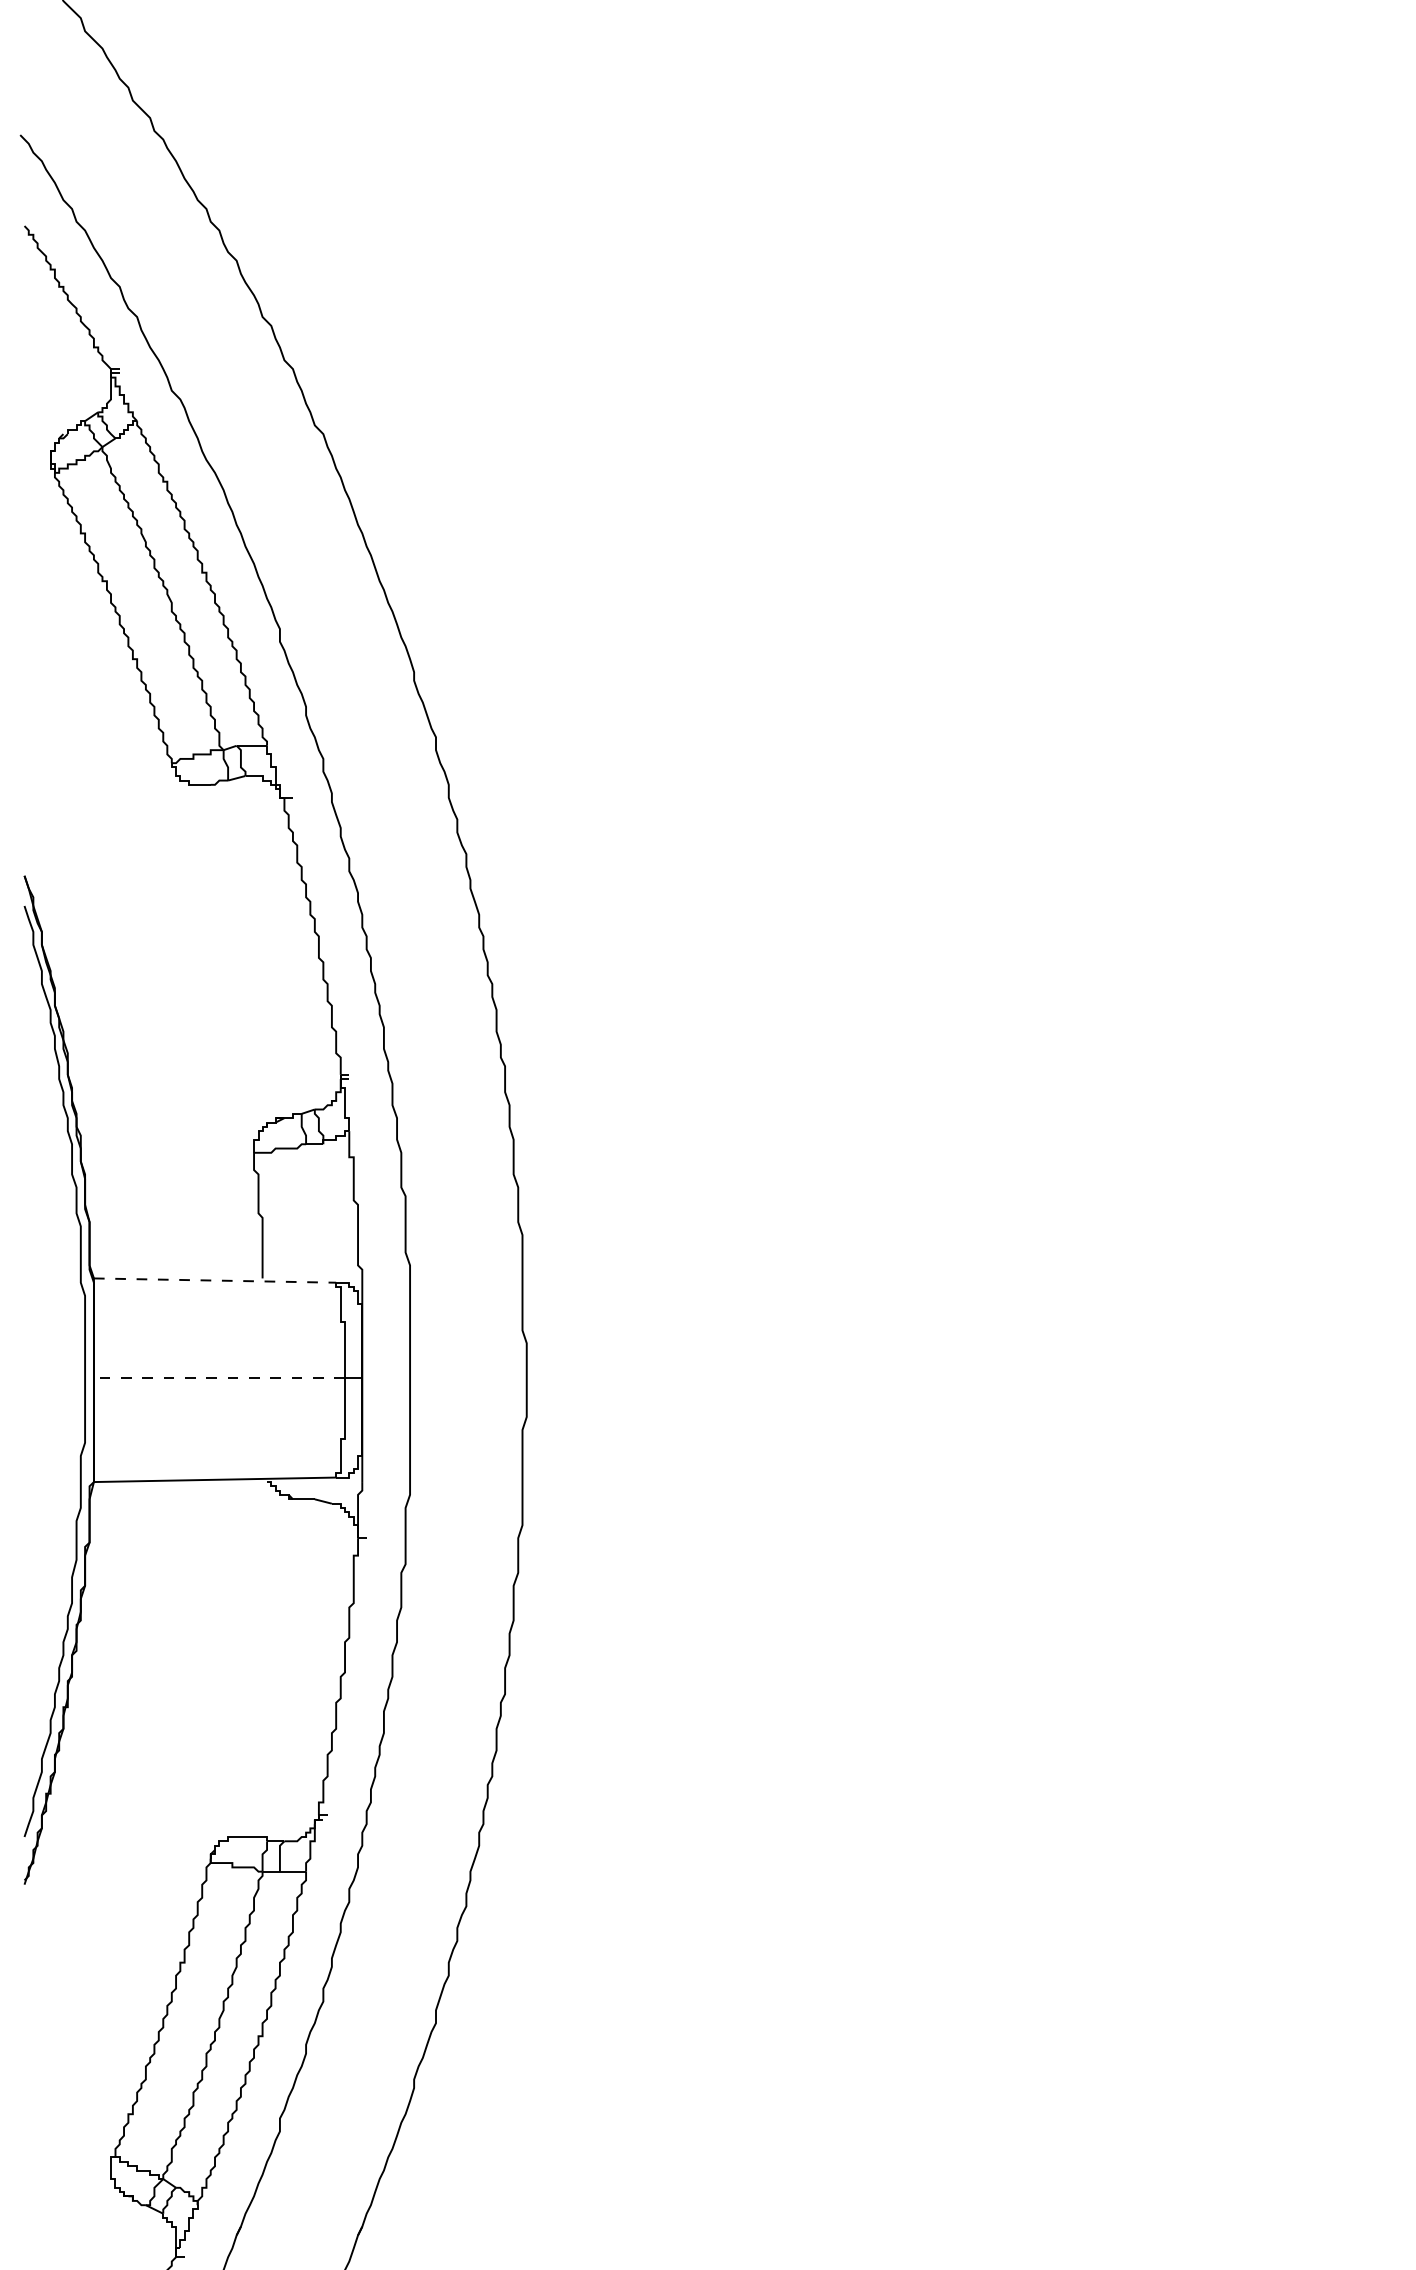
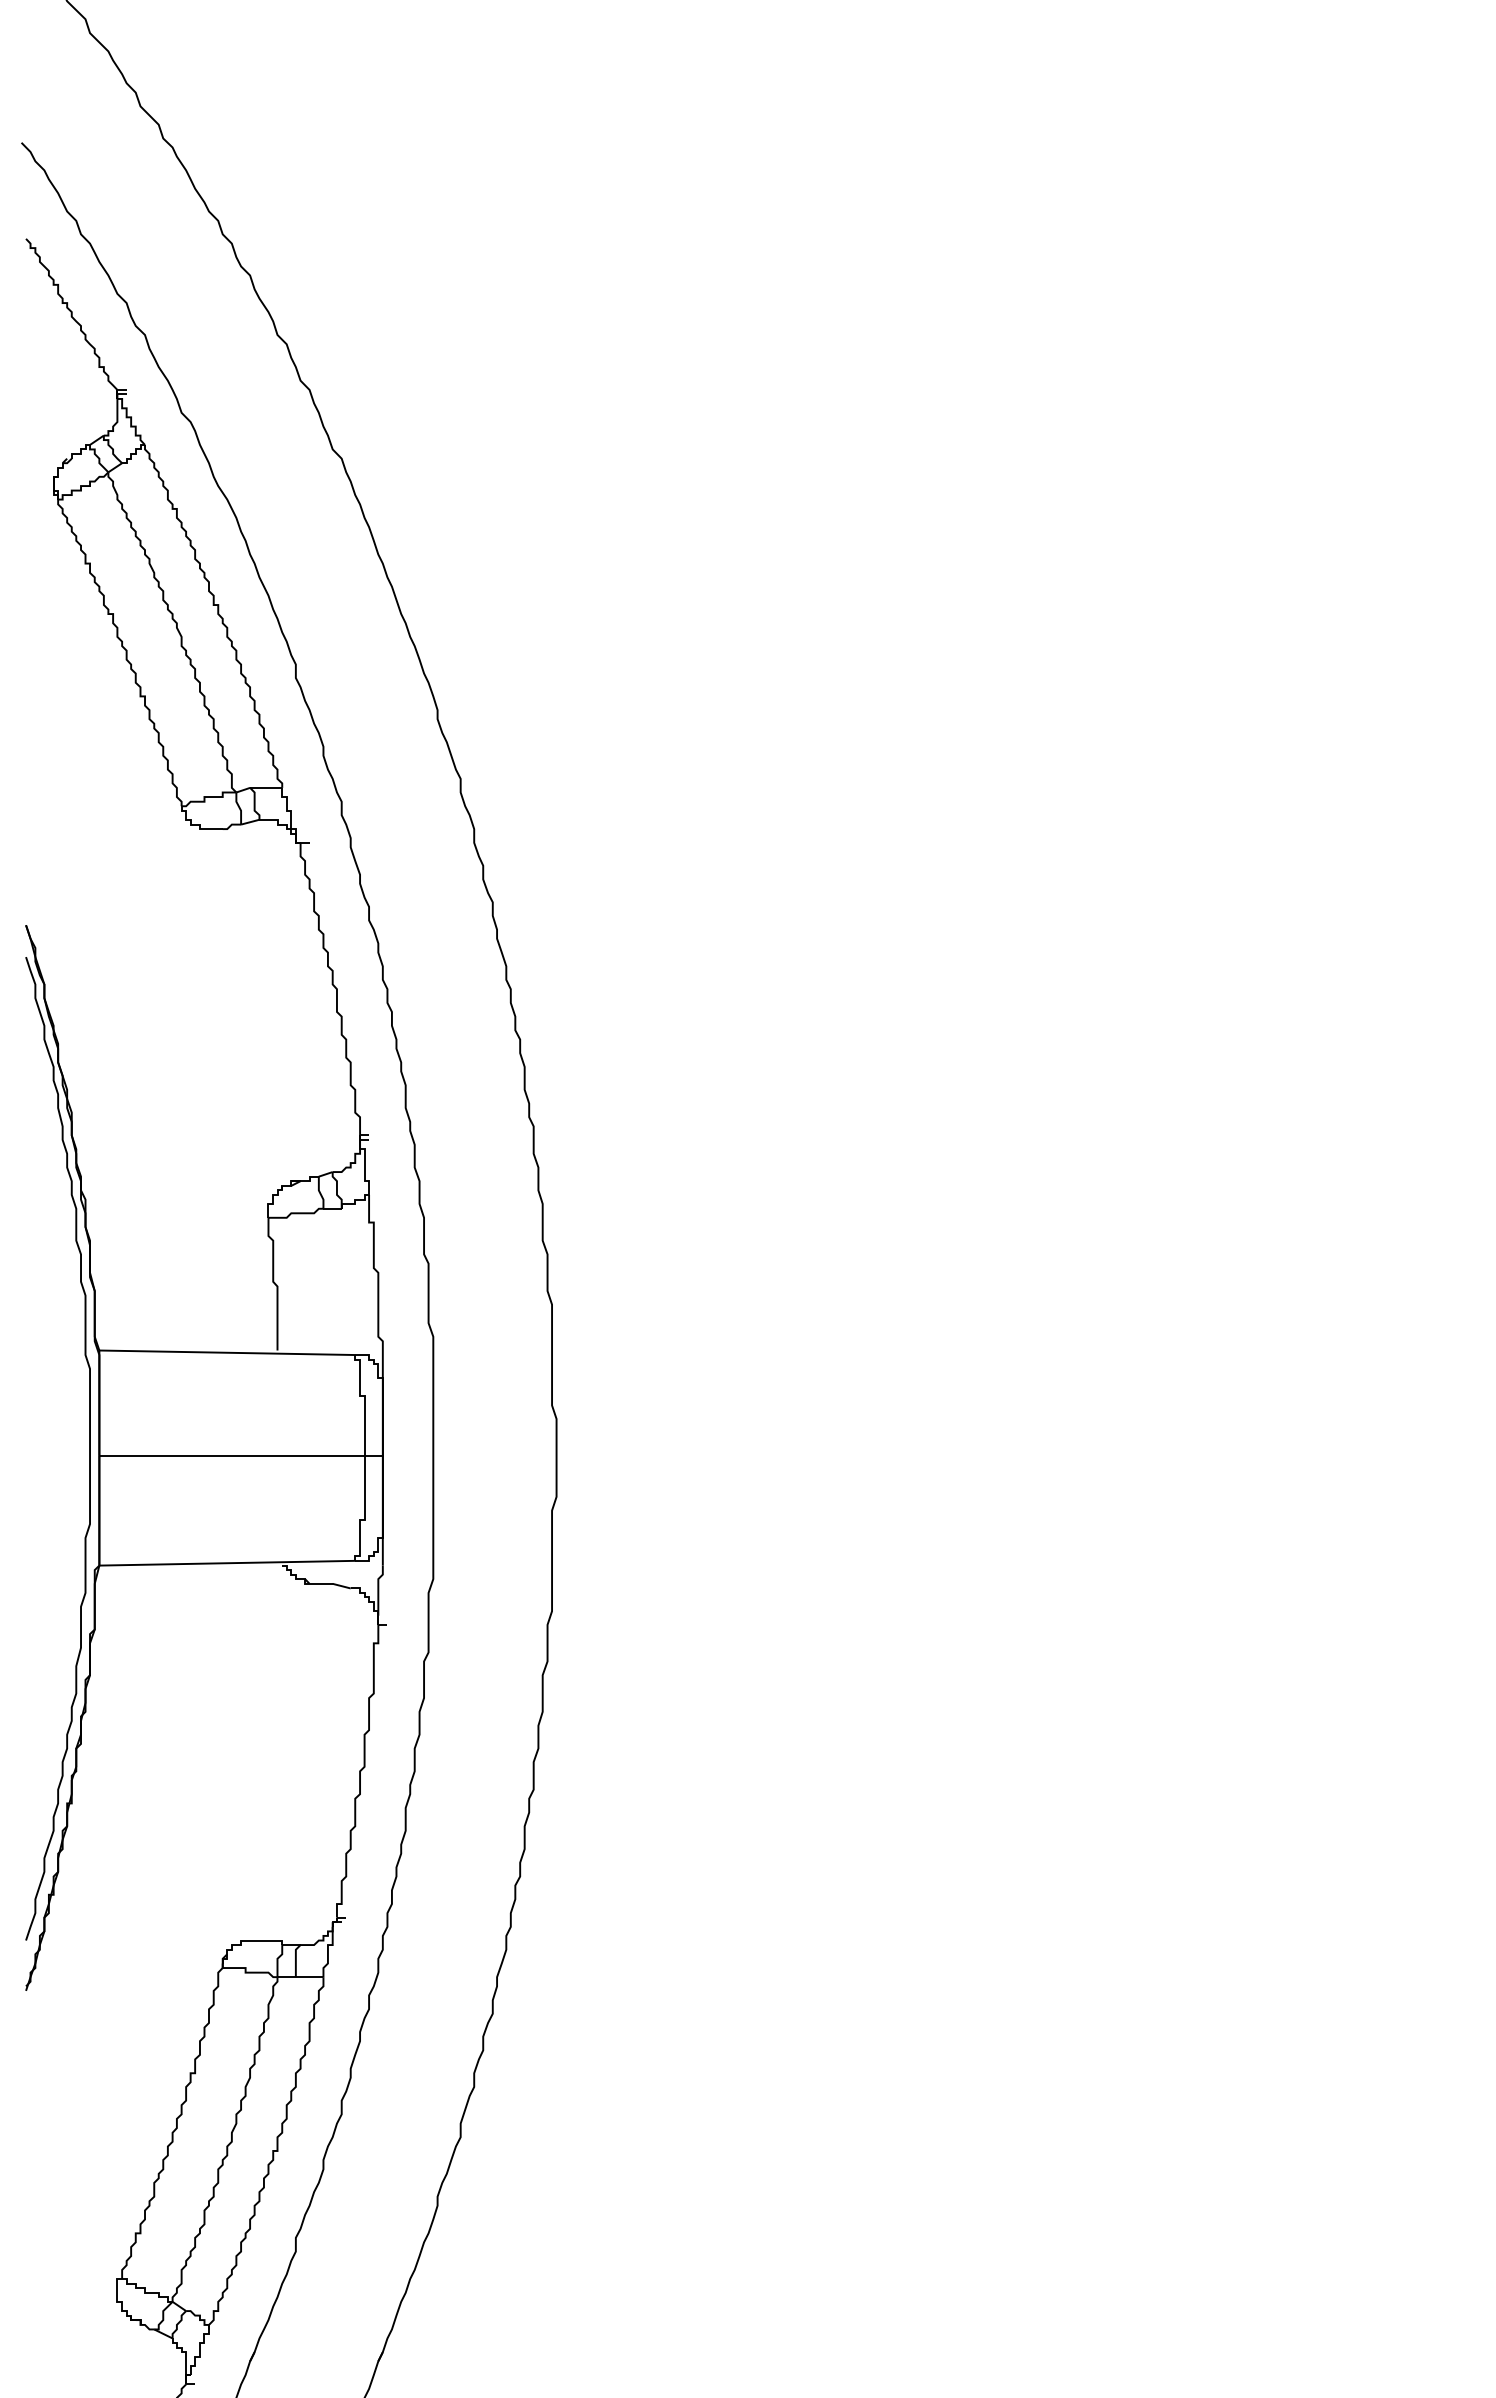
line: (215, 1280) -> (227, 1352), dashed -> solid
line: (219, 1377) -> (231, 1455), dashed -> solid

